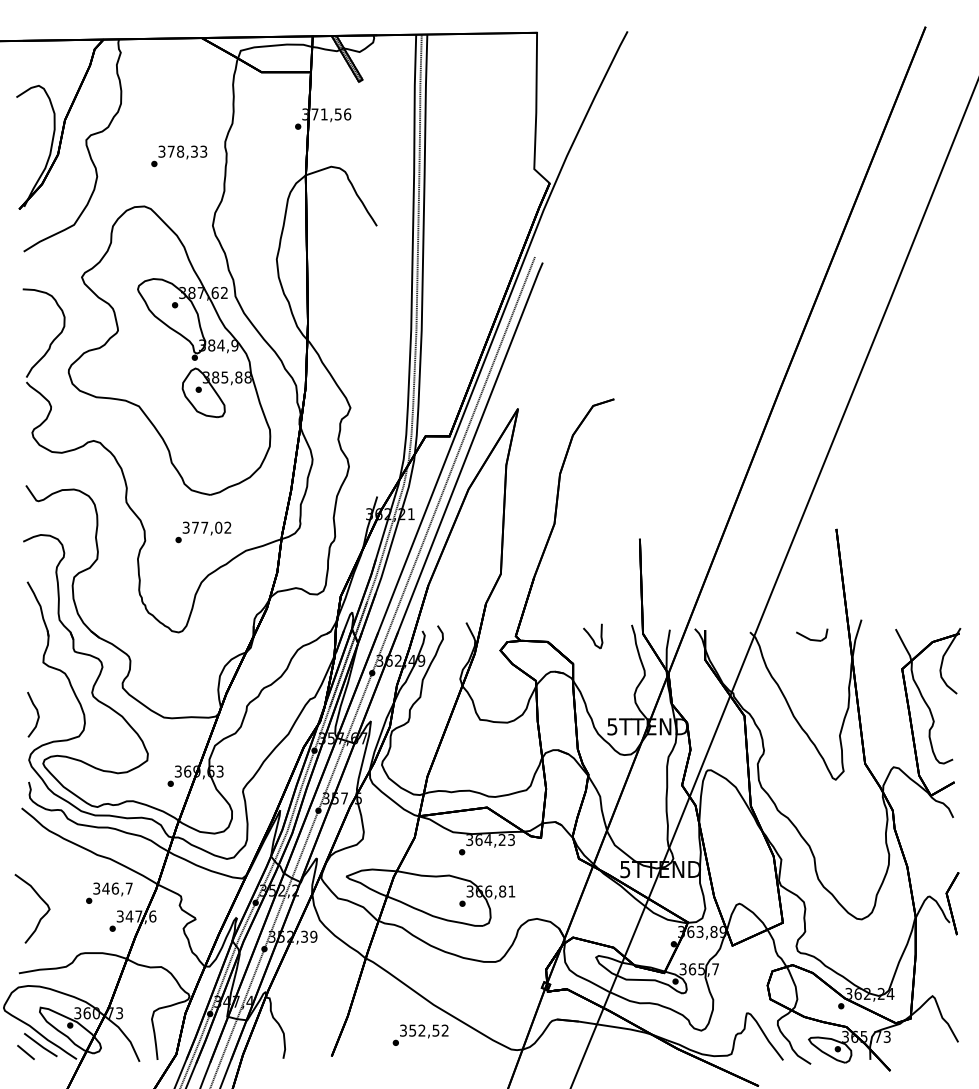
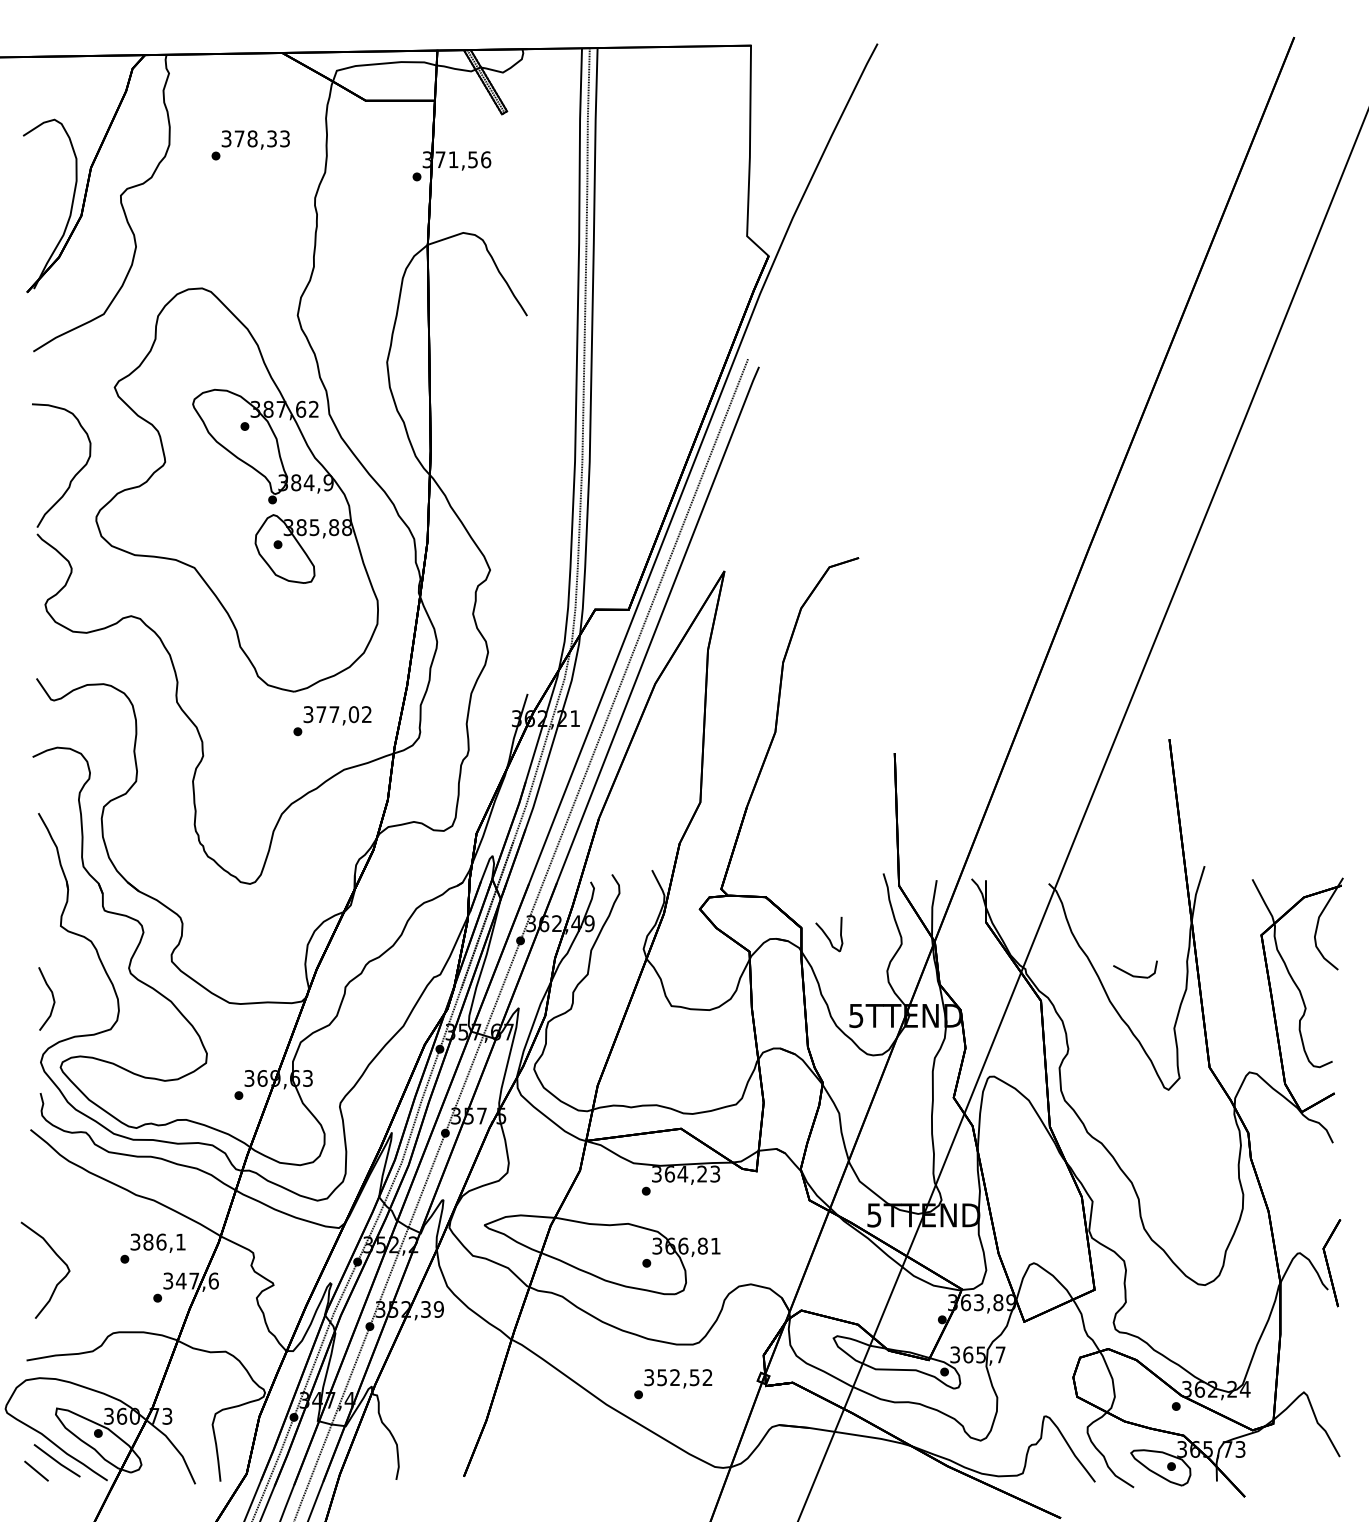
text: (179, 156) -> (250, 145), moved
text: (203, 532) -> (332, 721), moved
part: (812, 634) -> (1135, 969), moved
part: (593, 636) -> (829, 934), moved
text: (117, 888) -> (164, 1241), 346,7 -> 386,1
text: (420, 1035) -> (673, 1384), moved

